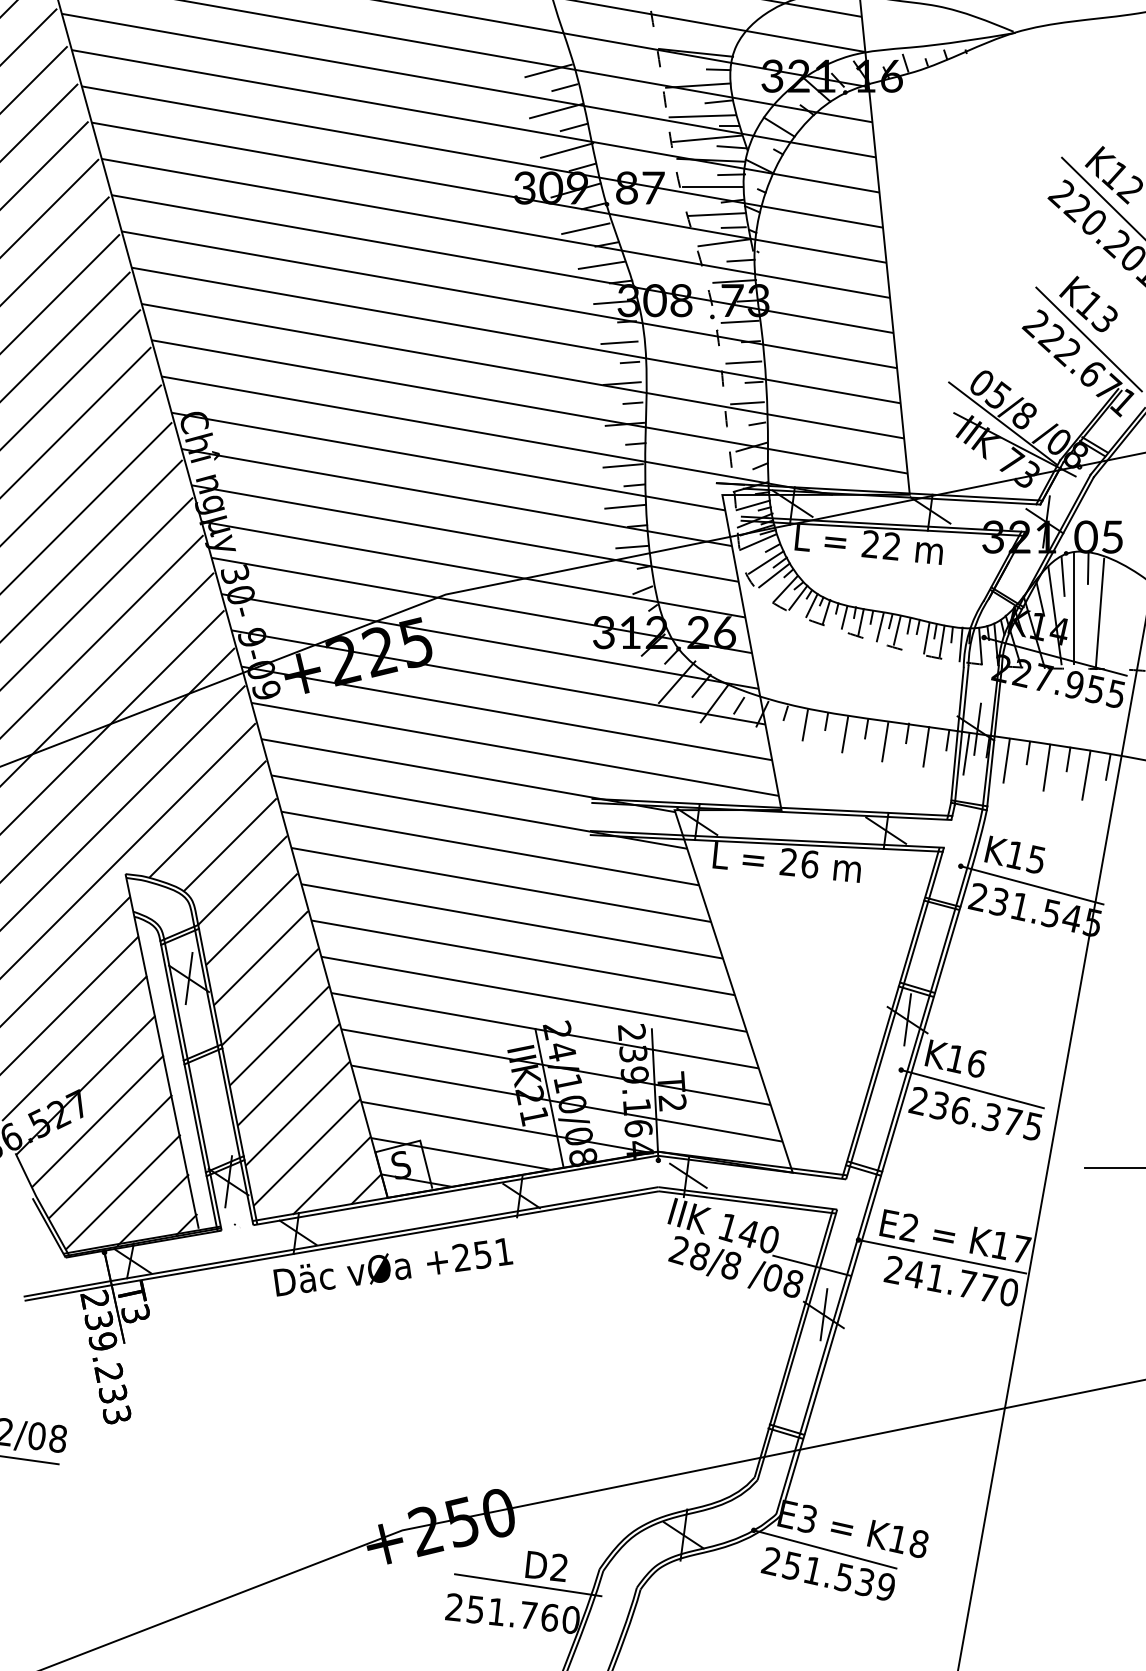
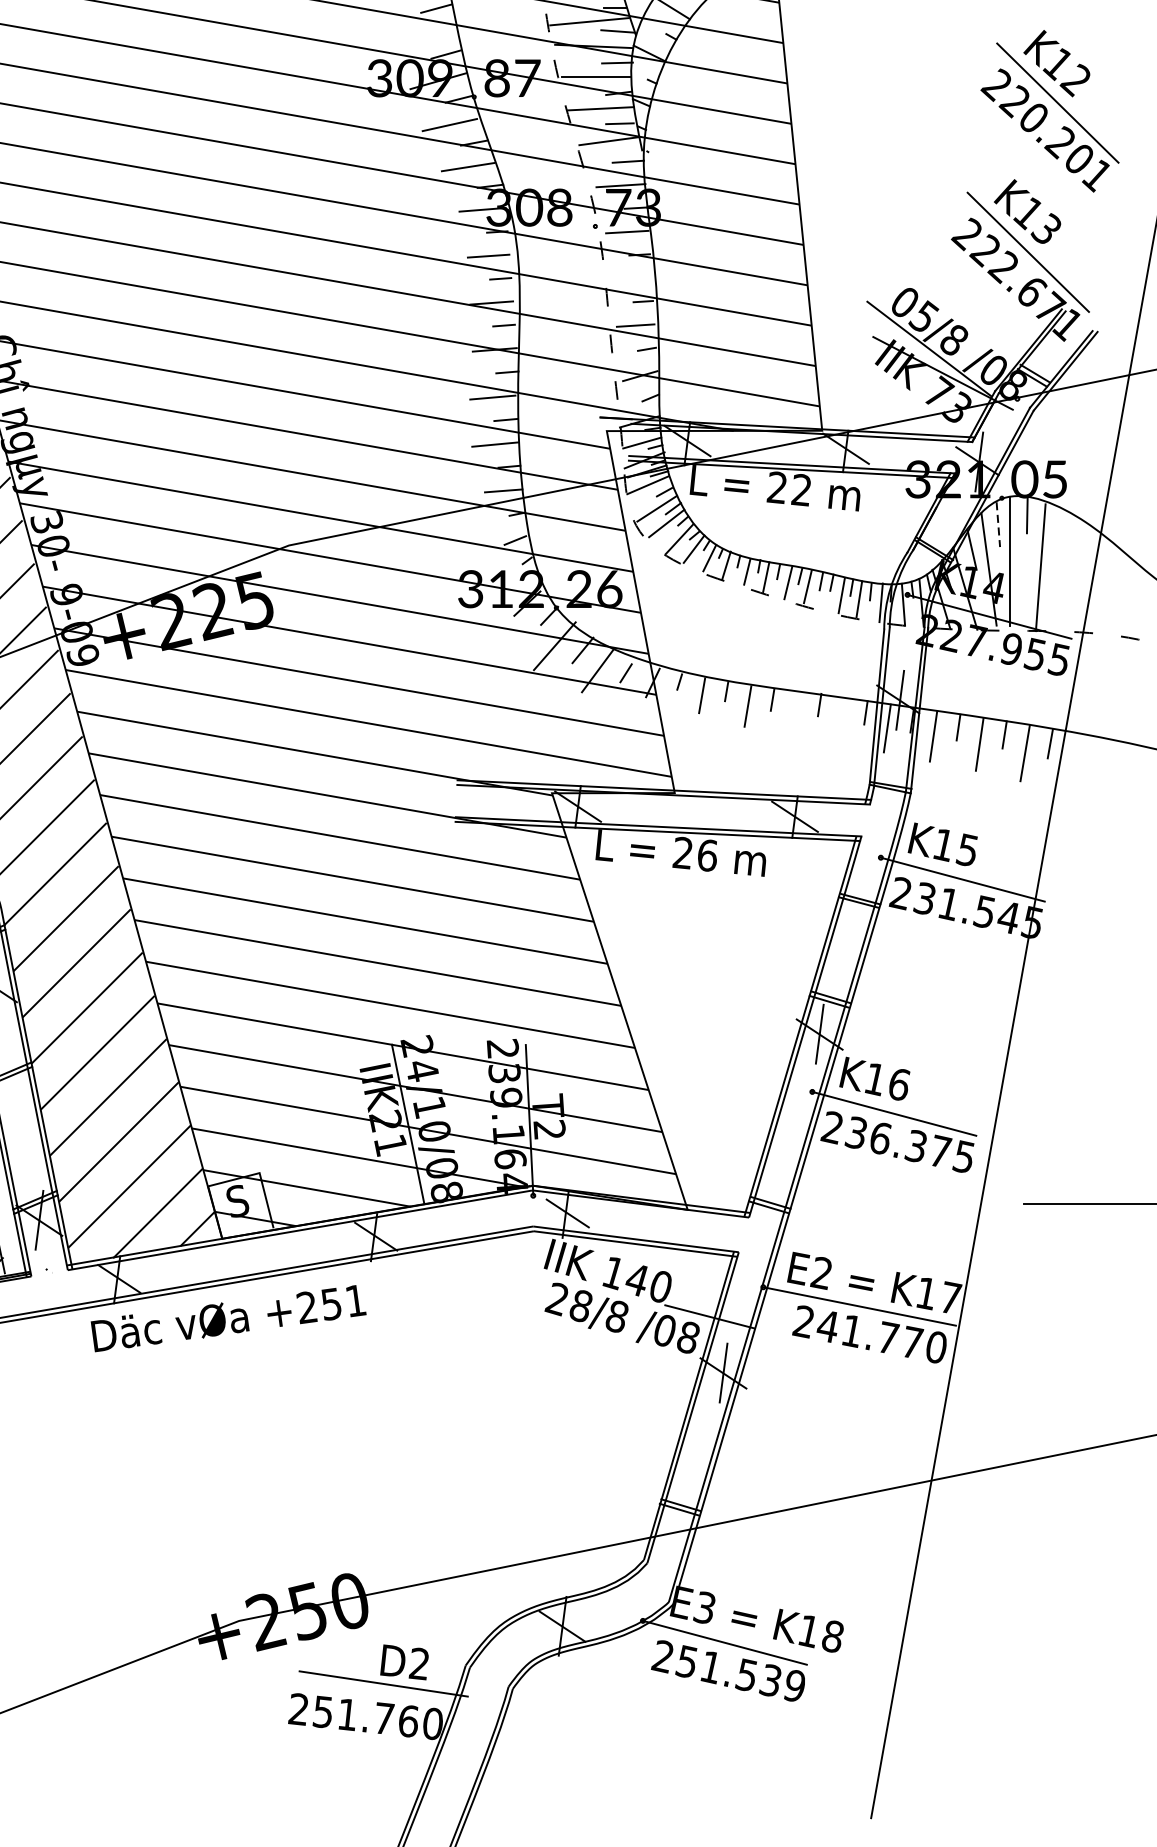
line: (567, 150) -> (428, 35), removed
line: (743, 362) -> (631, 278), removed
line: (1063, 576) -> (998, 524), solid -> dashed
line: (885, 742) -> (794, 715), removed
line: (926, 746) -> (841, 720), removed

